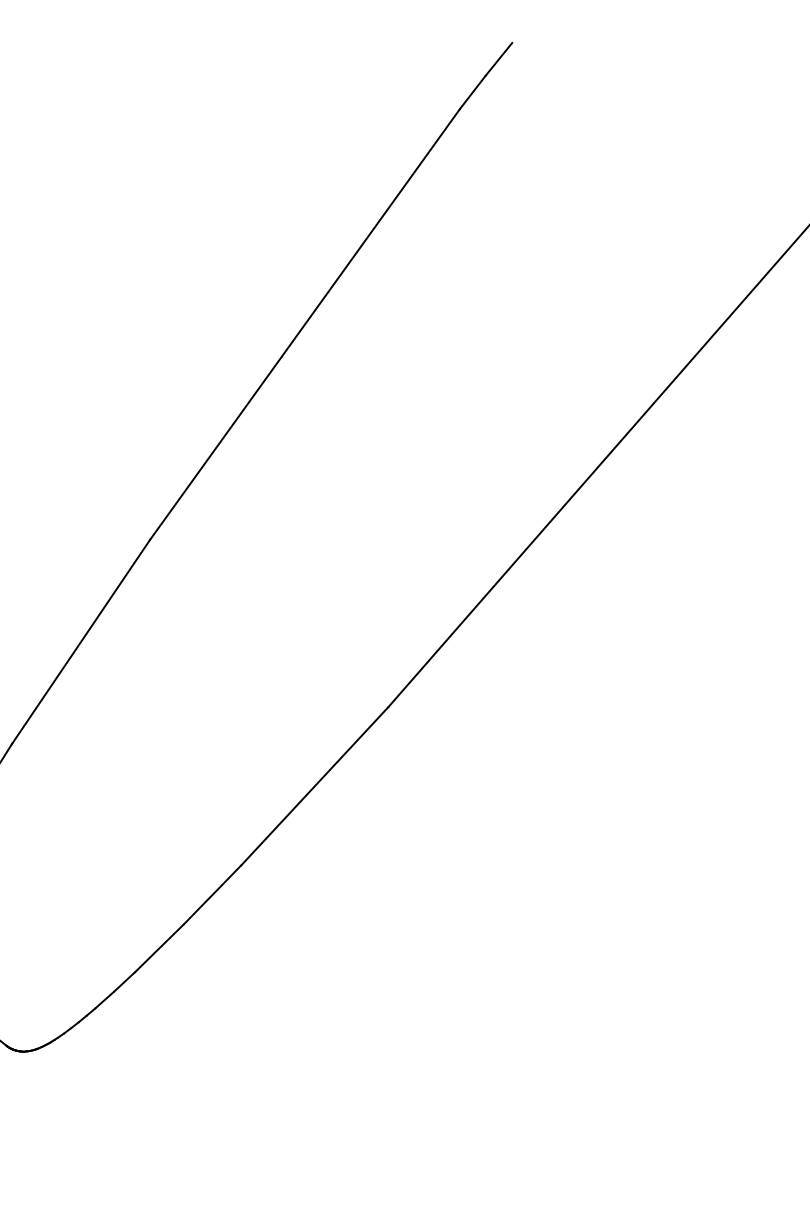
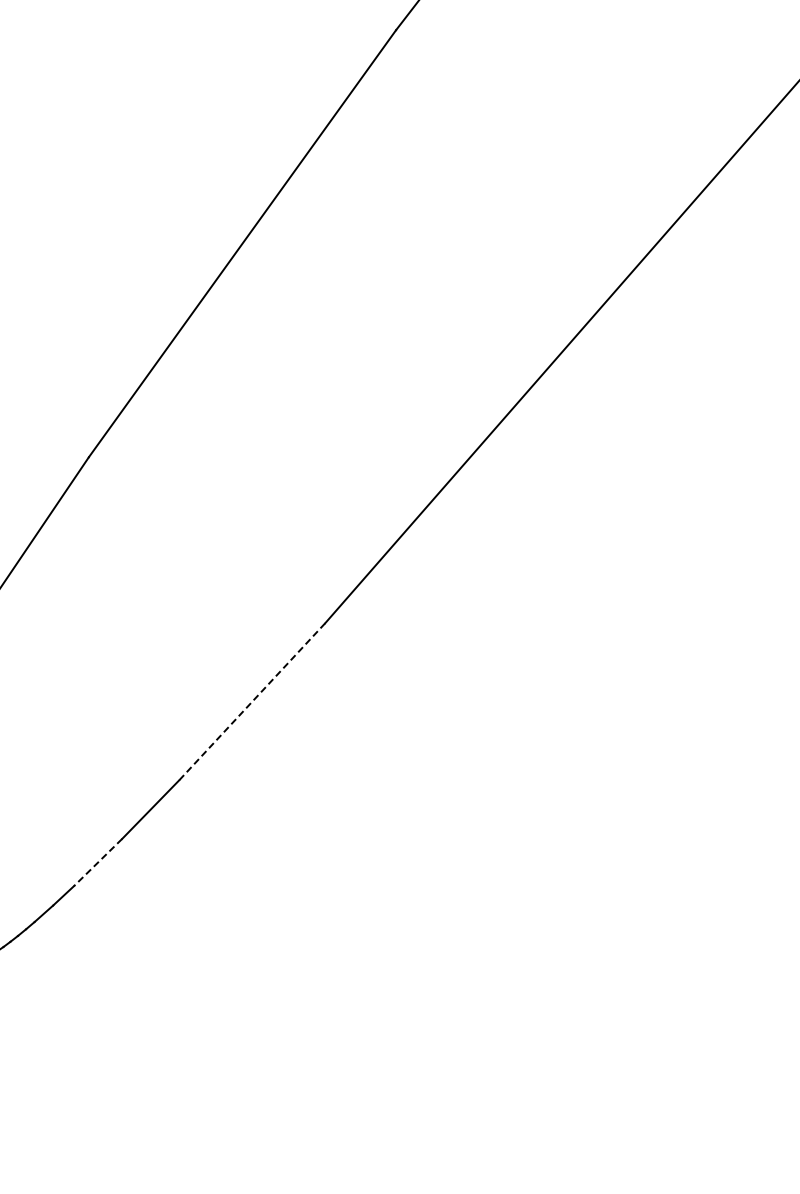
line: (314, 786) -> (251, 701), solid -> dashed
line: (159, 948) -> (98, 862), solid -> dashed

